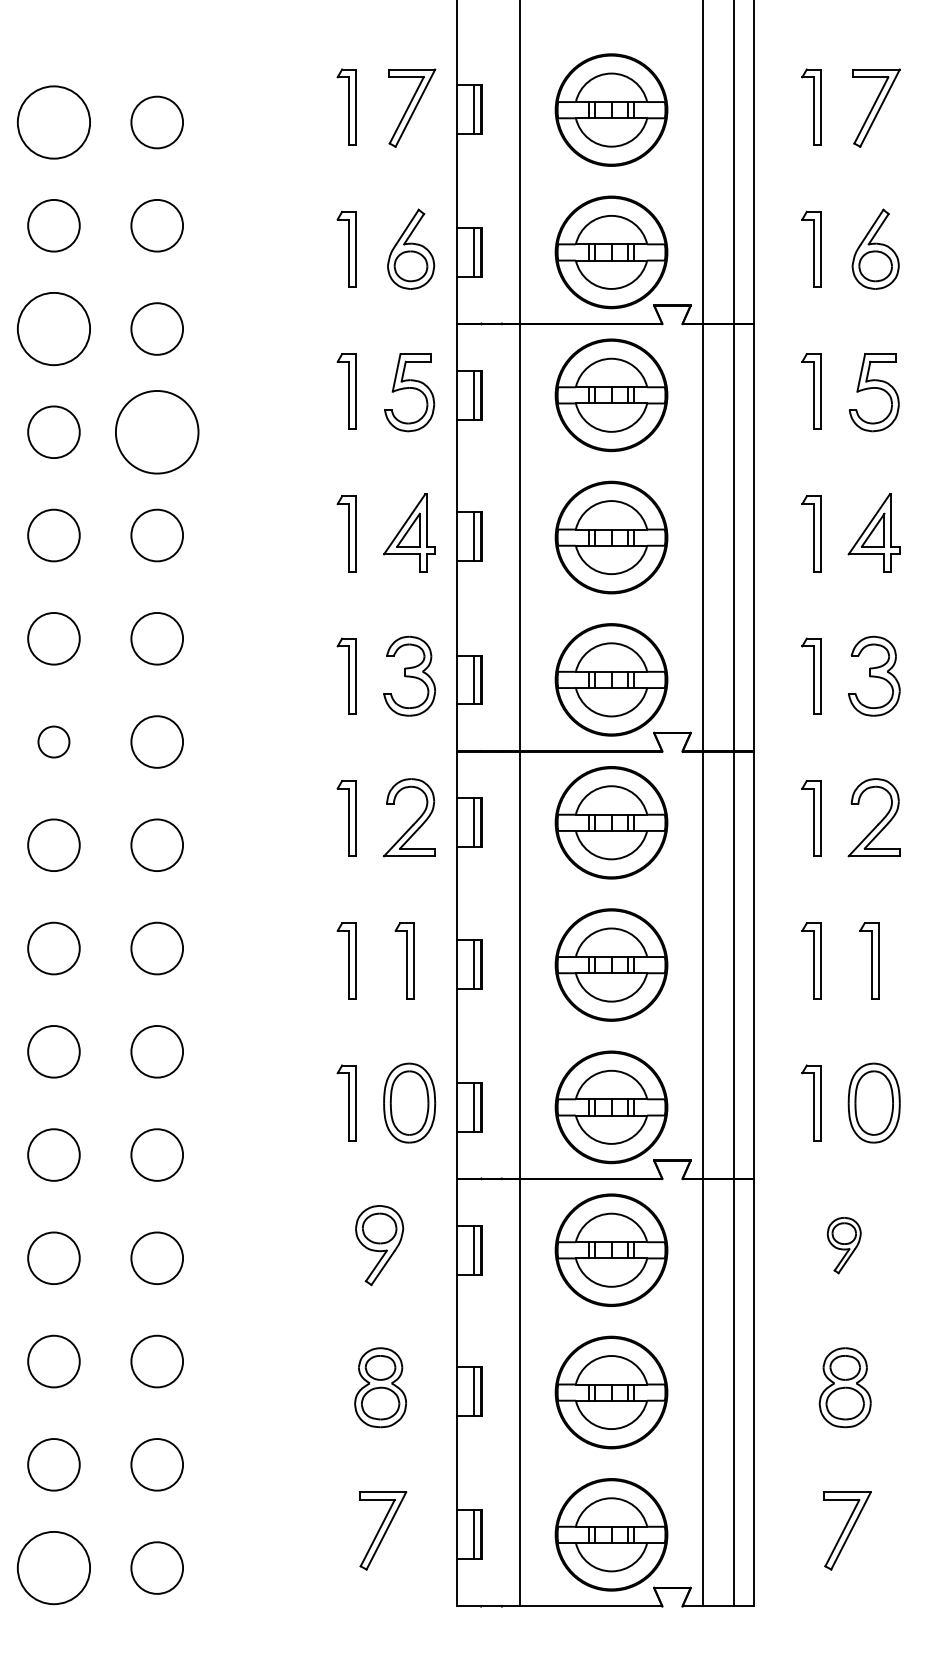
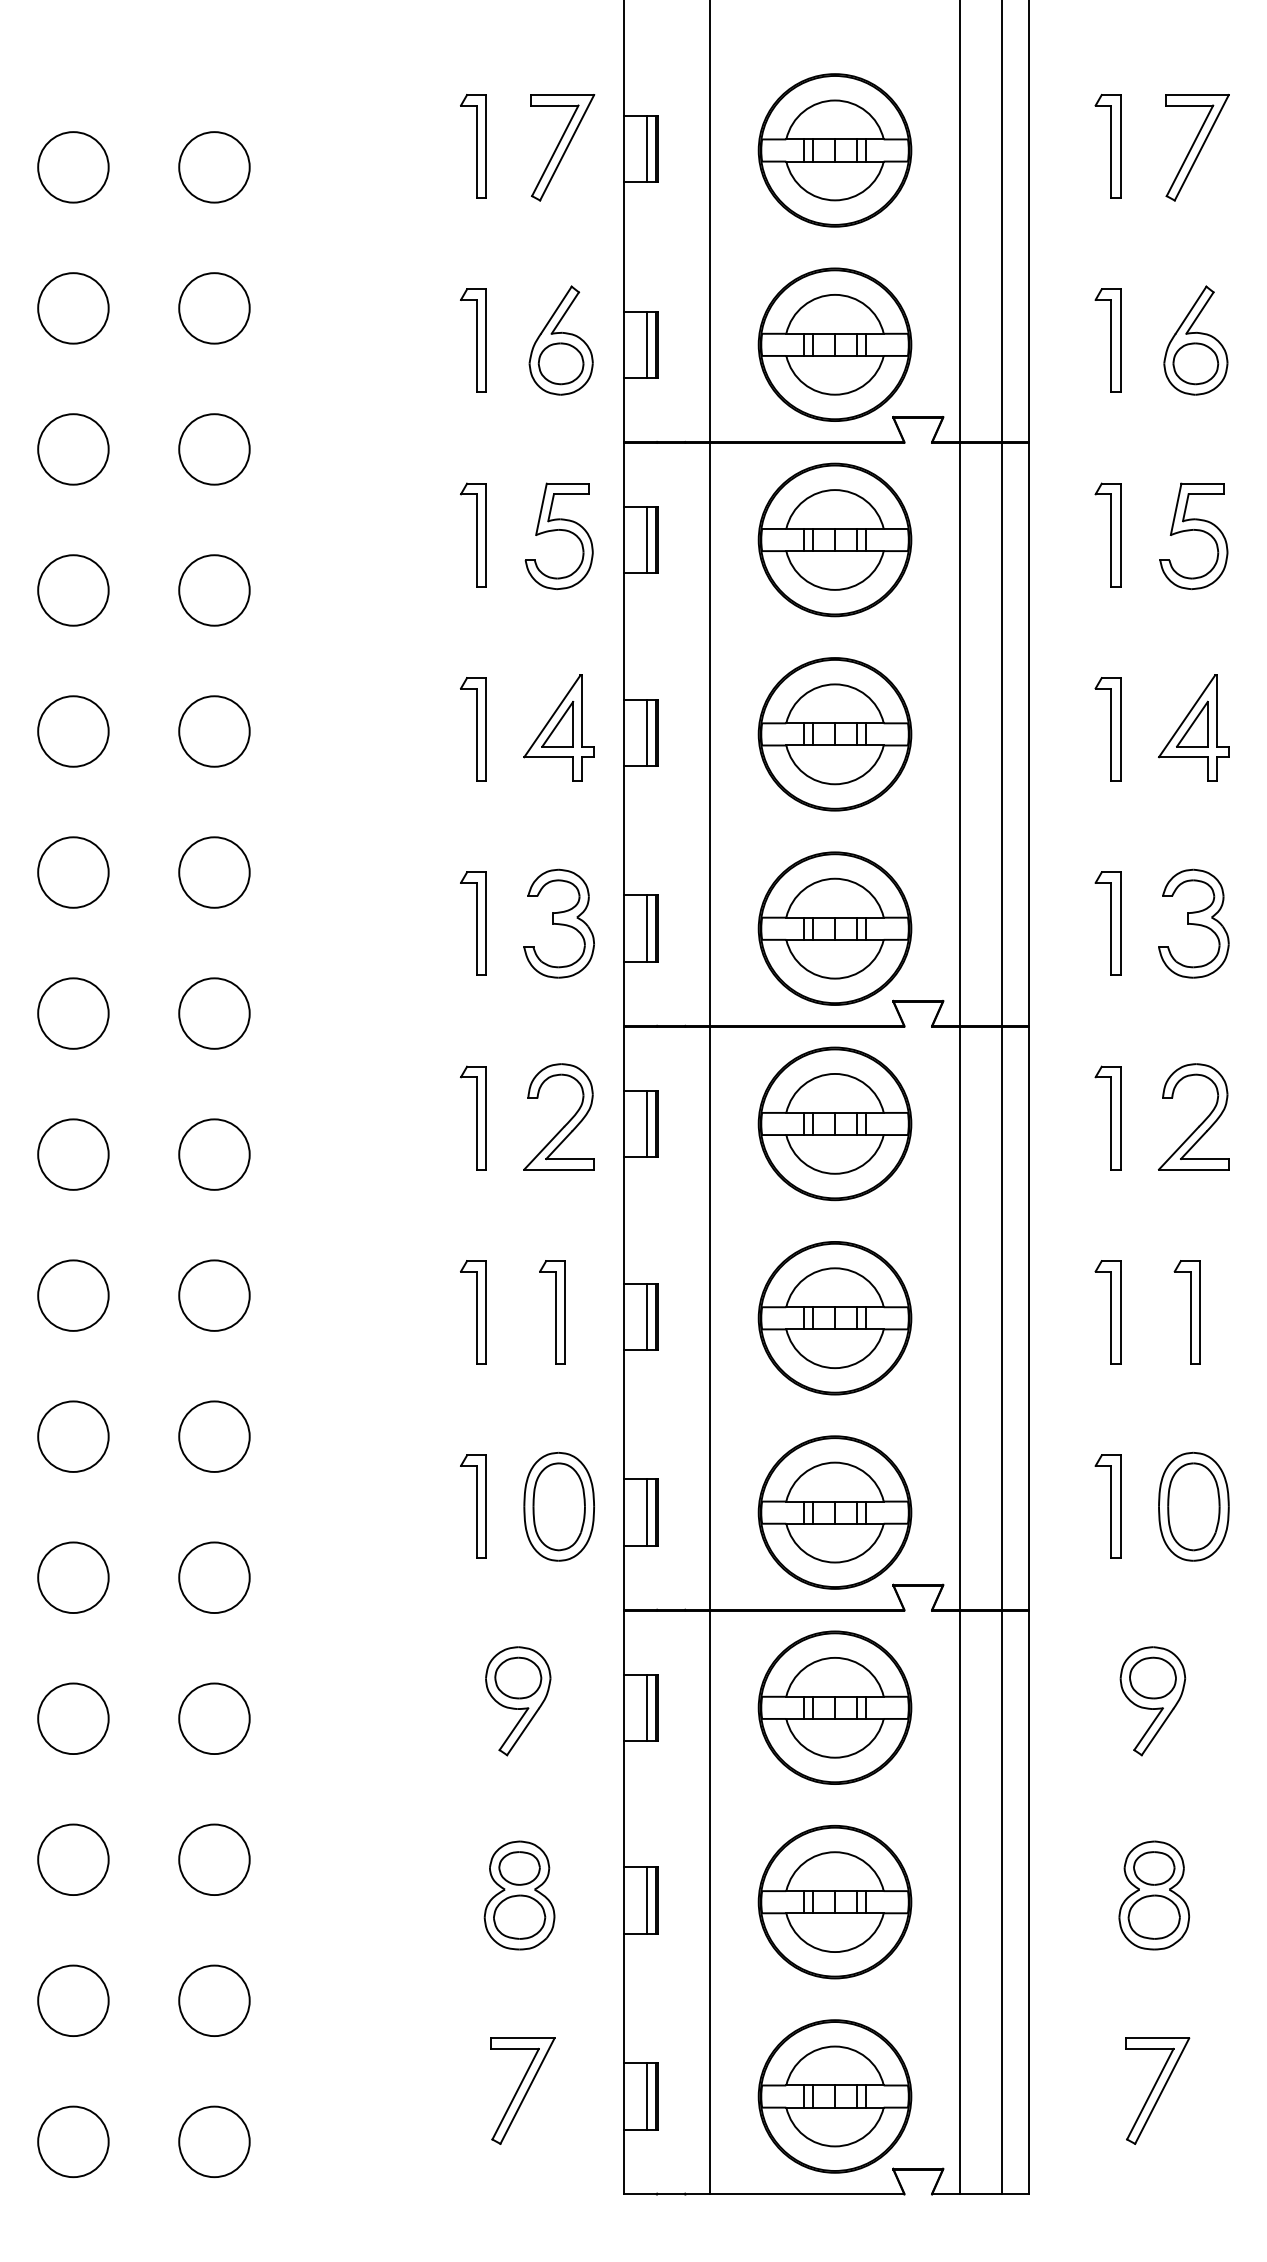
circle: (54, 122) -> (73, 167), size x0.71
circle: (54, 329) -> (73, 449), size x0.71
circle: (157, 432) -> (214, 590), size x0.62
circle: (54, 741) -> (73, 1013), size x1.67
part: (843, 1245) -> (1152, 1701), size x1.43
circle: (54, 1567) -> (73, 2141), size x0.71

